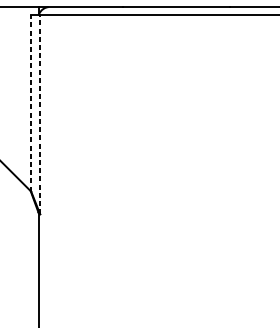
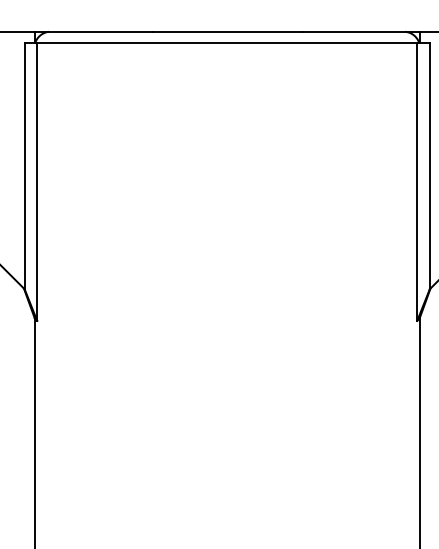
line: (31, 102) -> (24, 165), dashed -> solid
line: (40, 114) -> (37, 181), dashed -> solid

